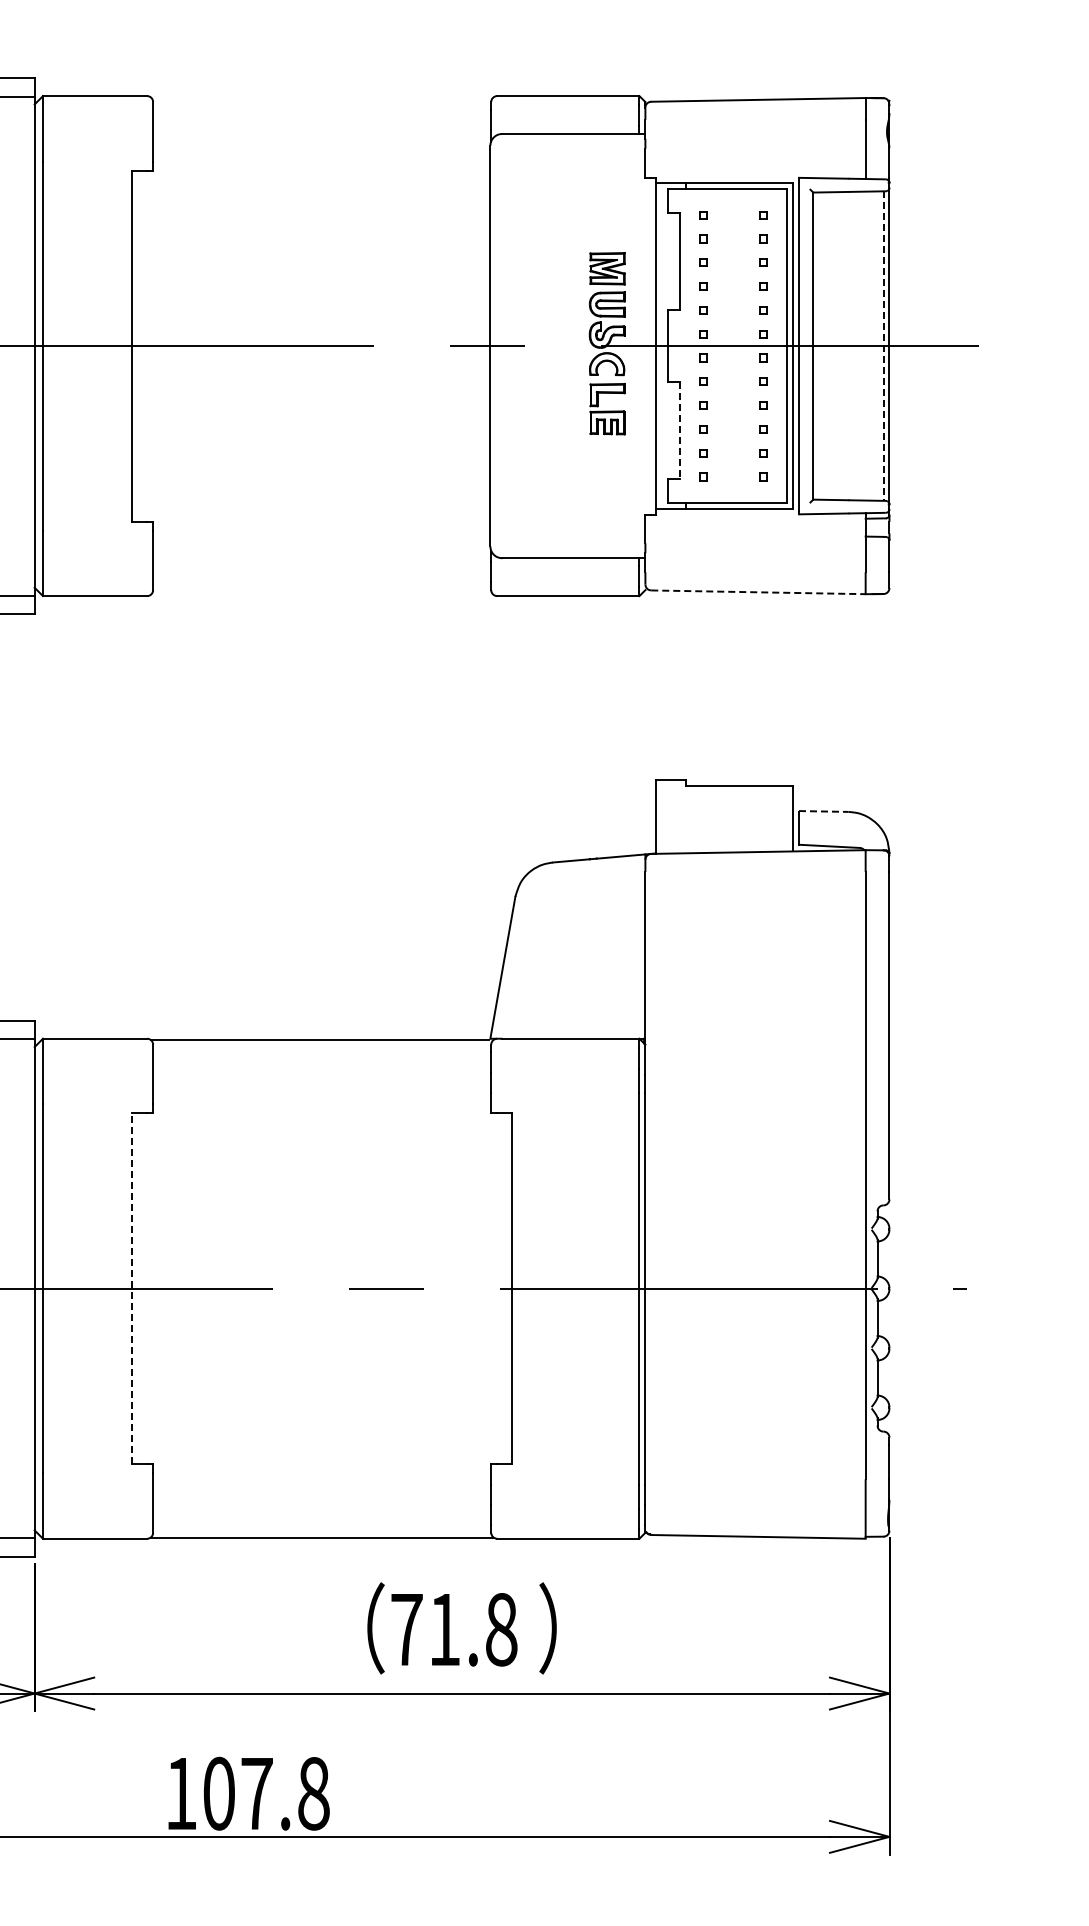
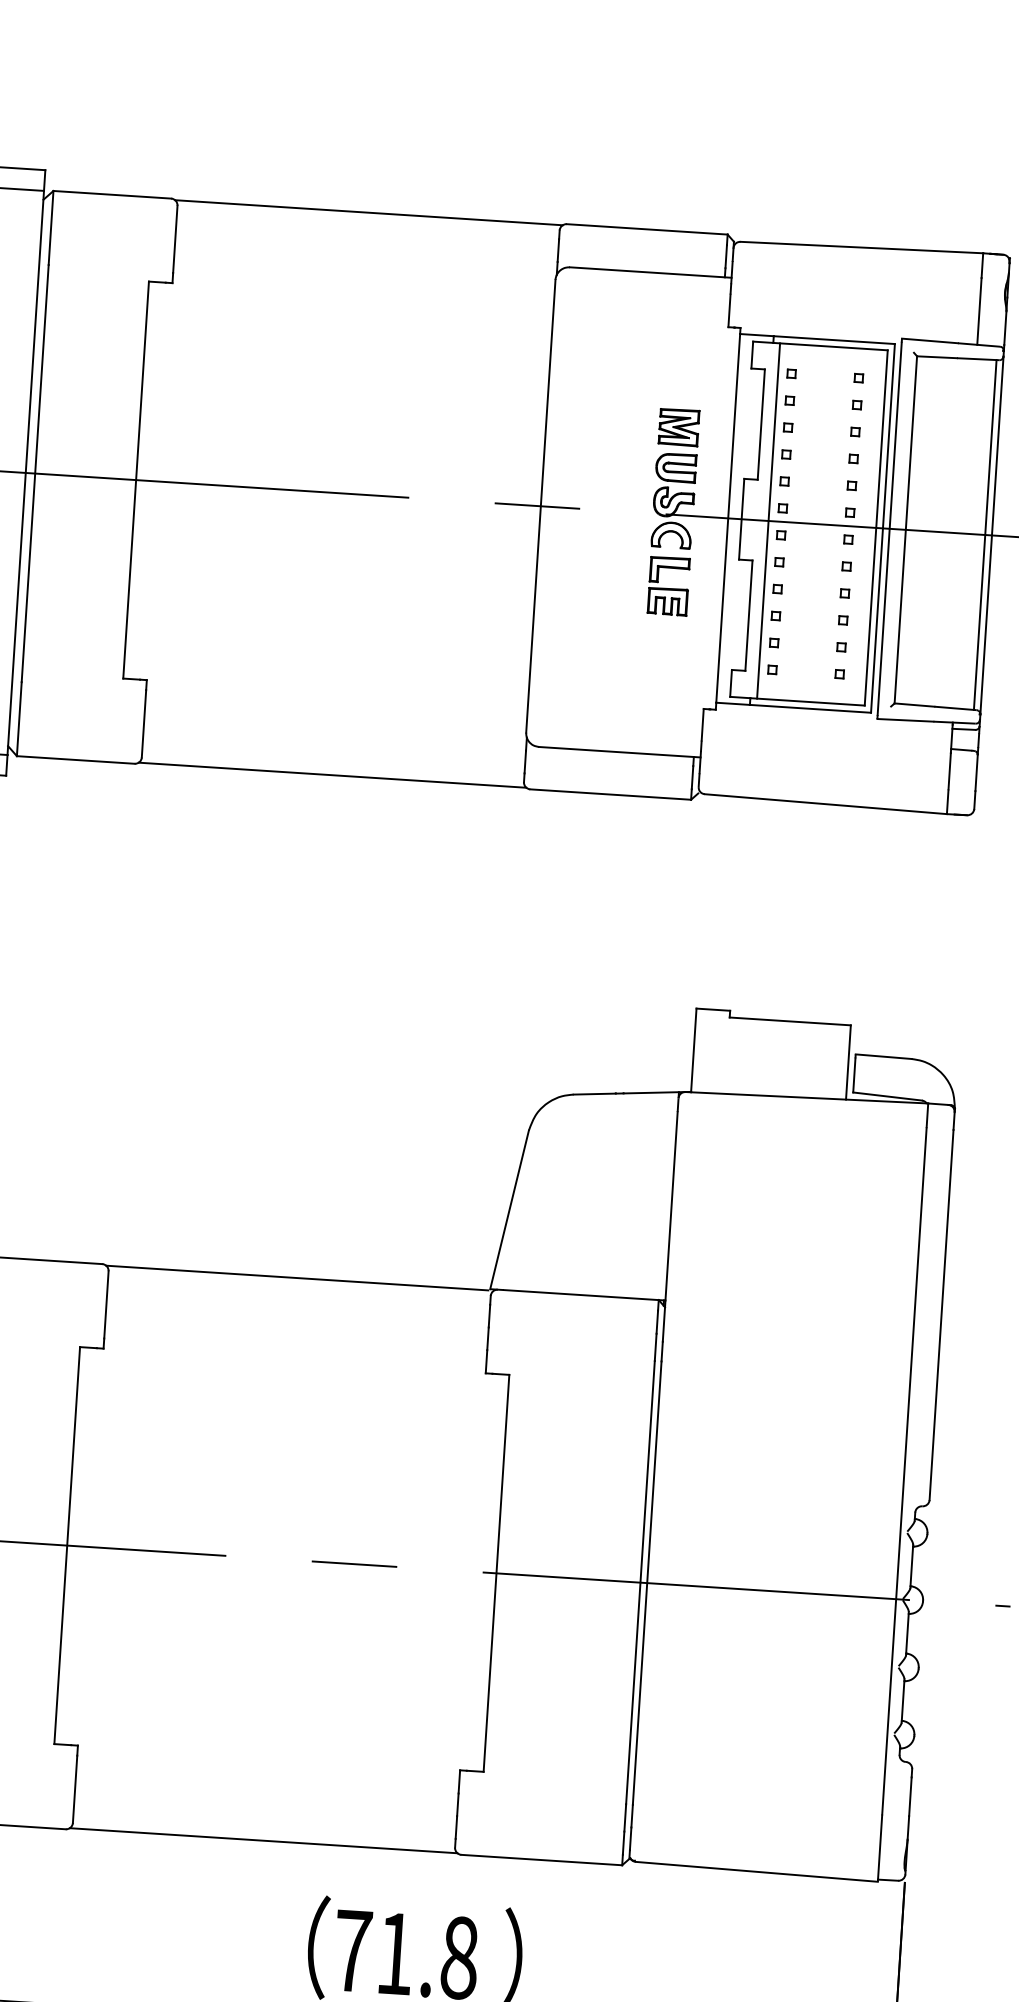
line: (321, 97) -> (368, 212), added
line: (691, 345) -> (768, 520), added
line: (883, 346) -> (985, 535), dashed -> solid
line: (679, 430) -> (748, 615), dashed -> solid
line: (758, 592) -> (825, 804), dashed -> solid
line: (321, 594) -> (331, 774), added
line: (823, 811) -> (883, 1056), dashed -> solid
line: (132, 1288) -> (67, 1545), dashed -> solid

